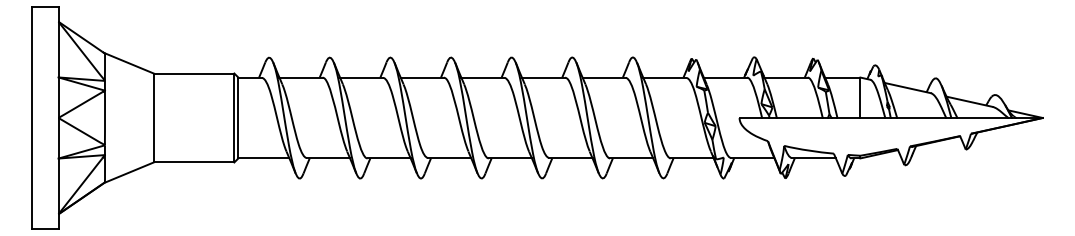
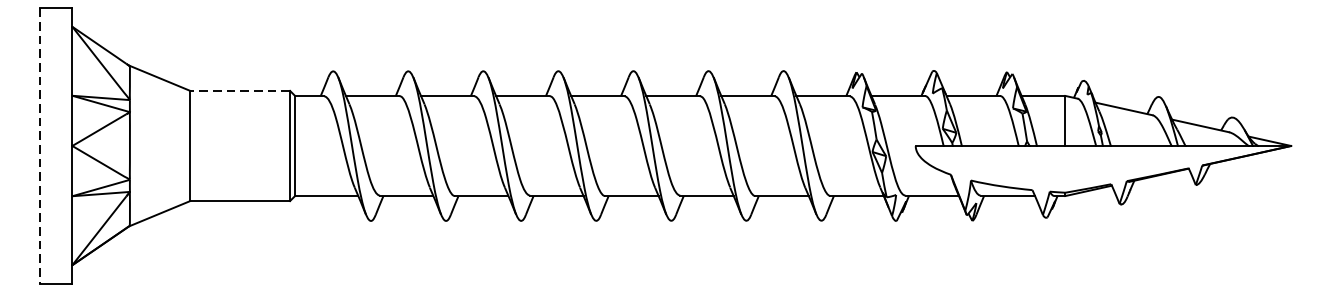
line: (193, 73) -> (239, 90), solid -> dashed
line: (32, 118) -> (40, 146), solid -> dashed

